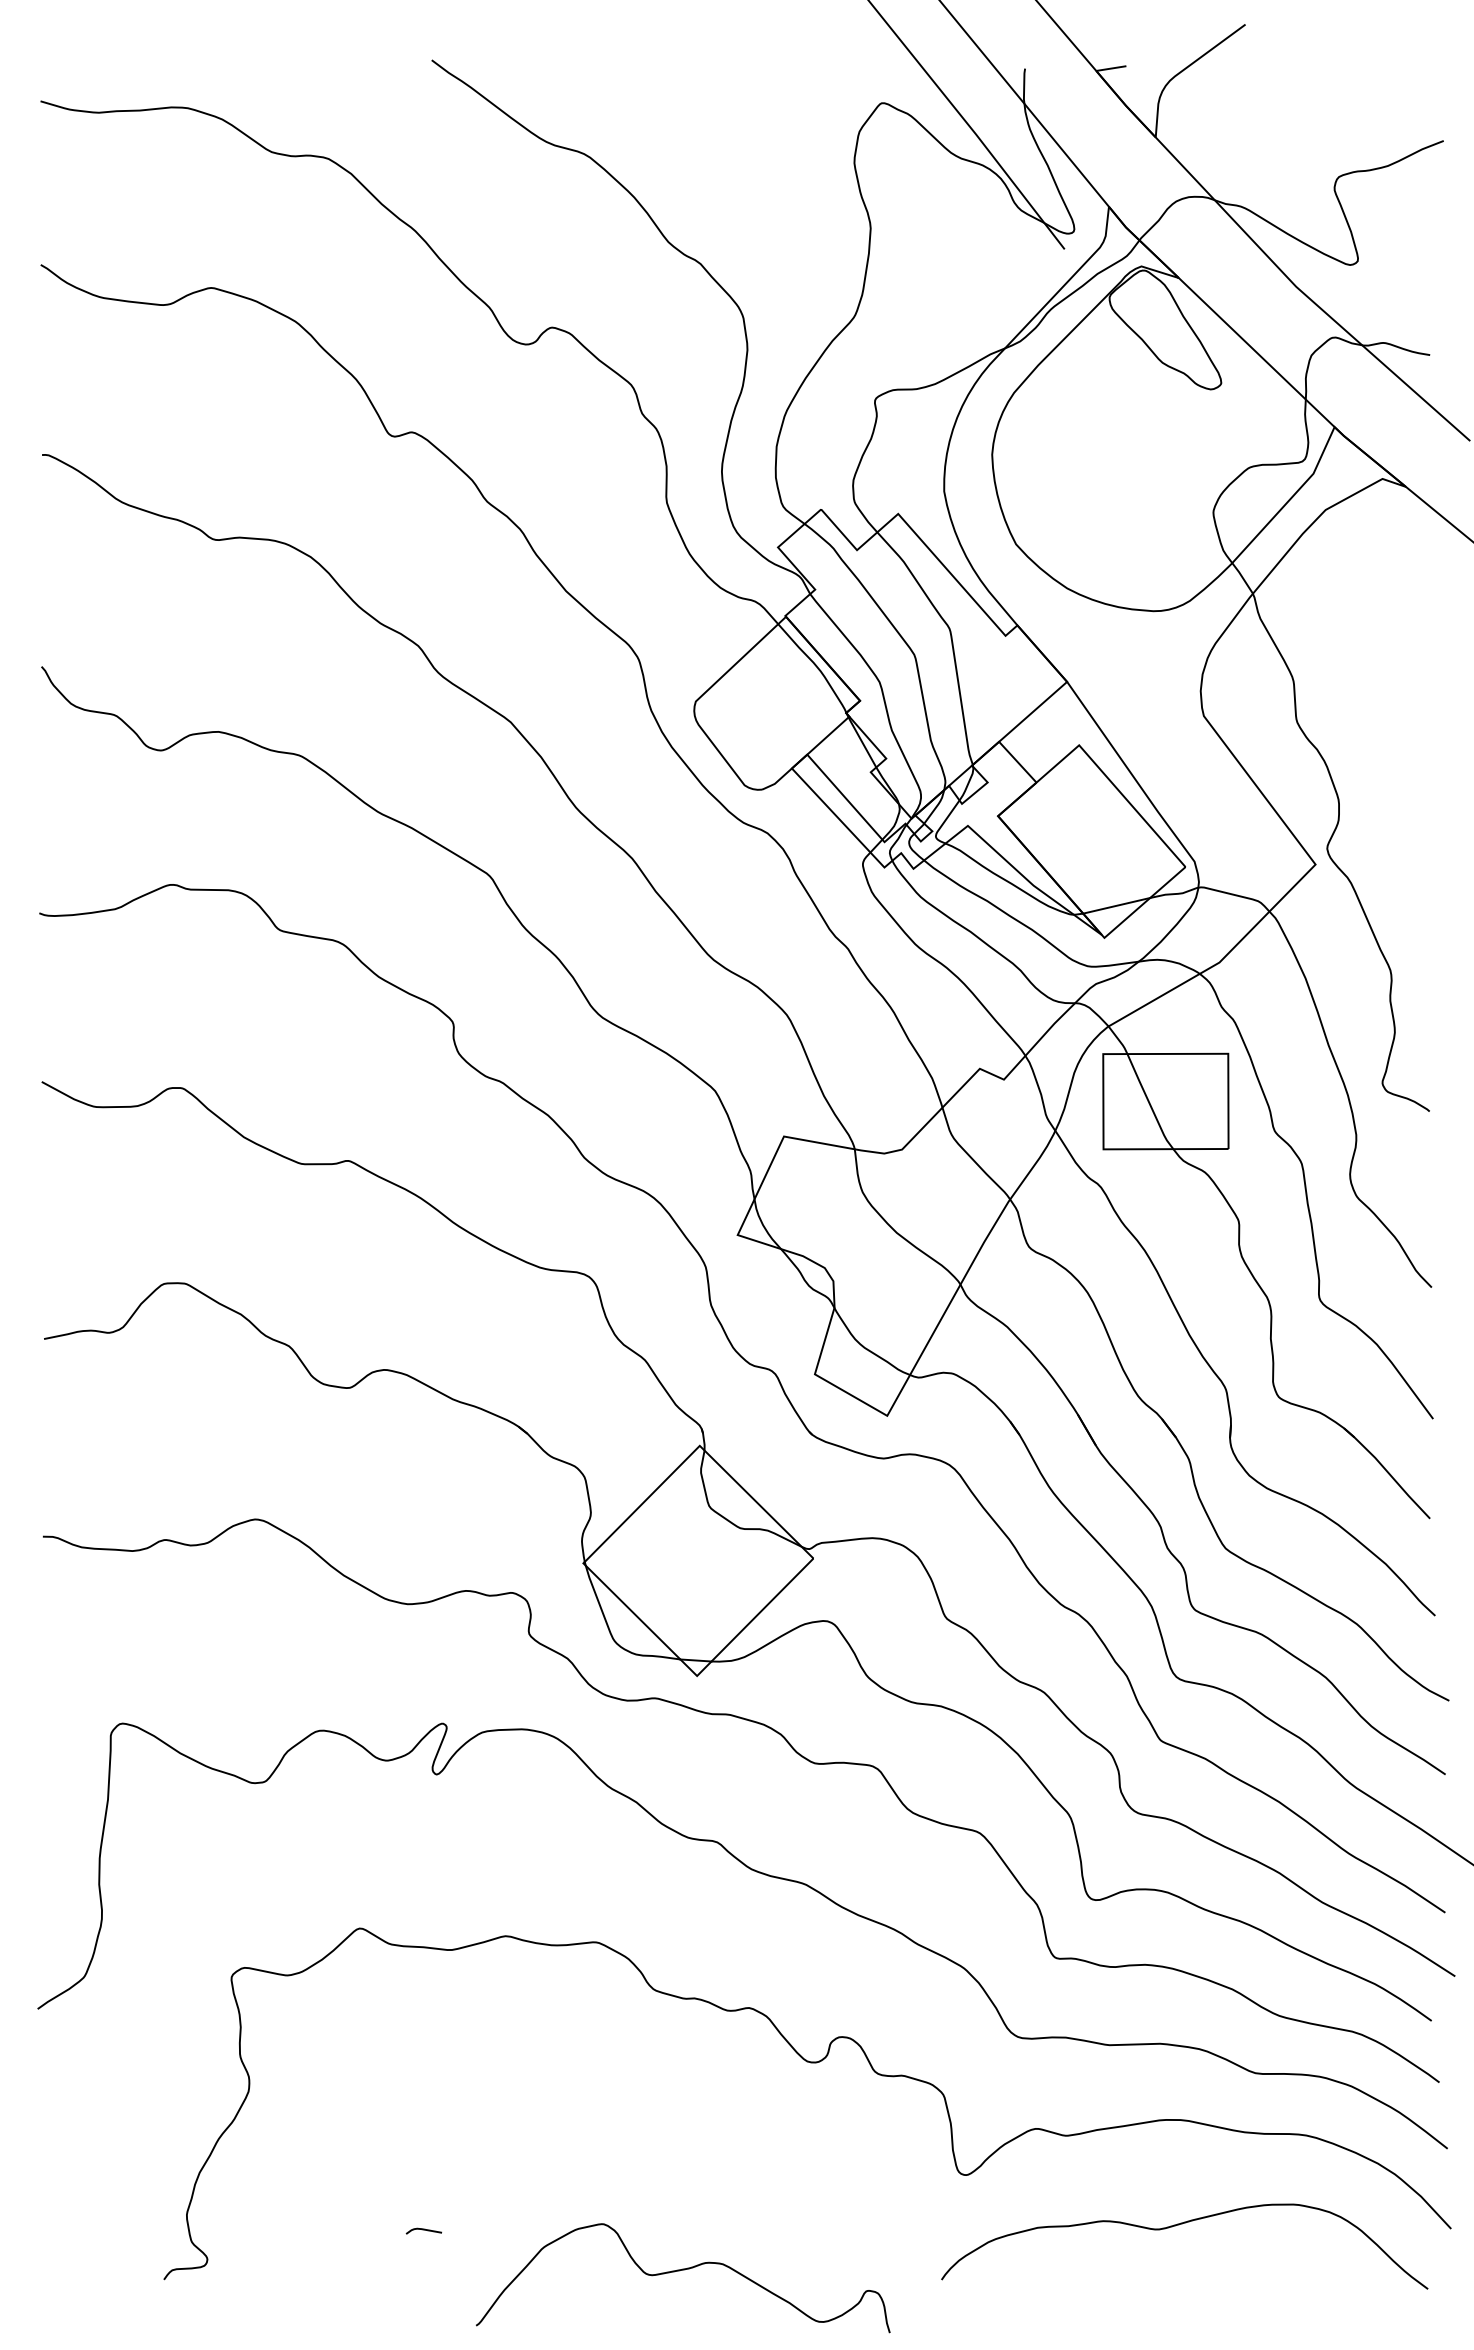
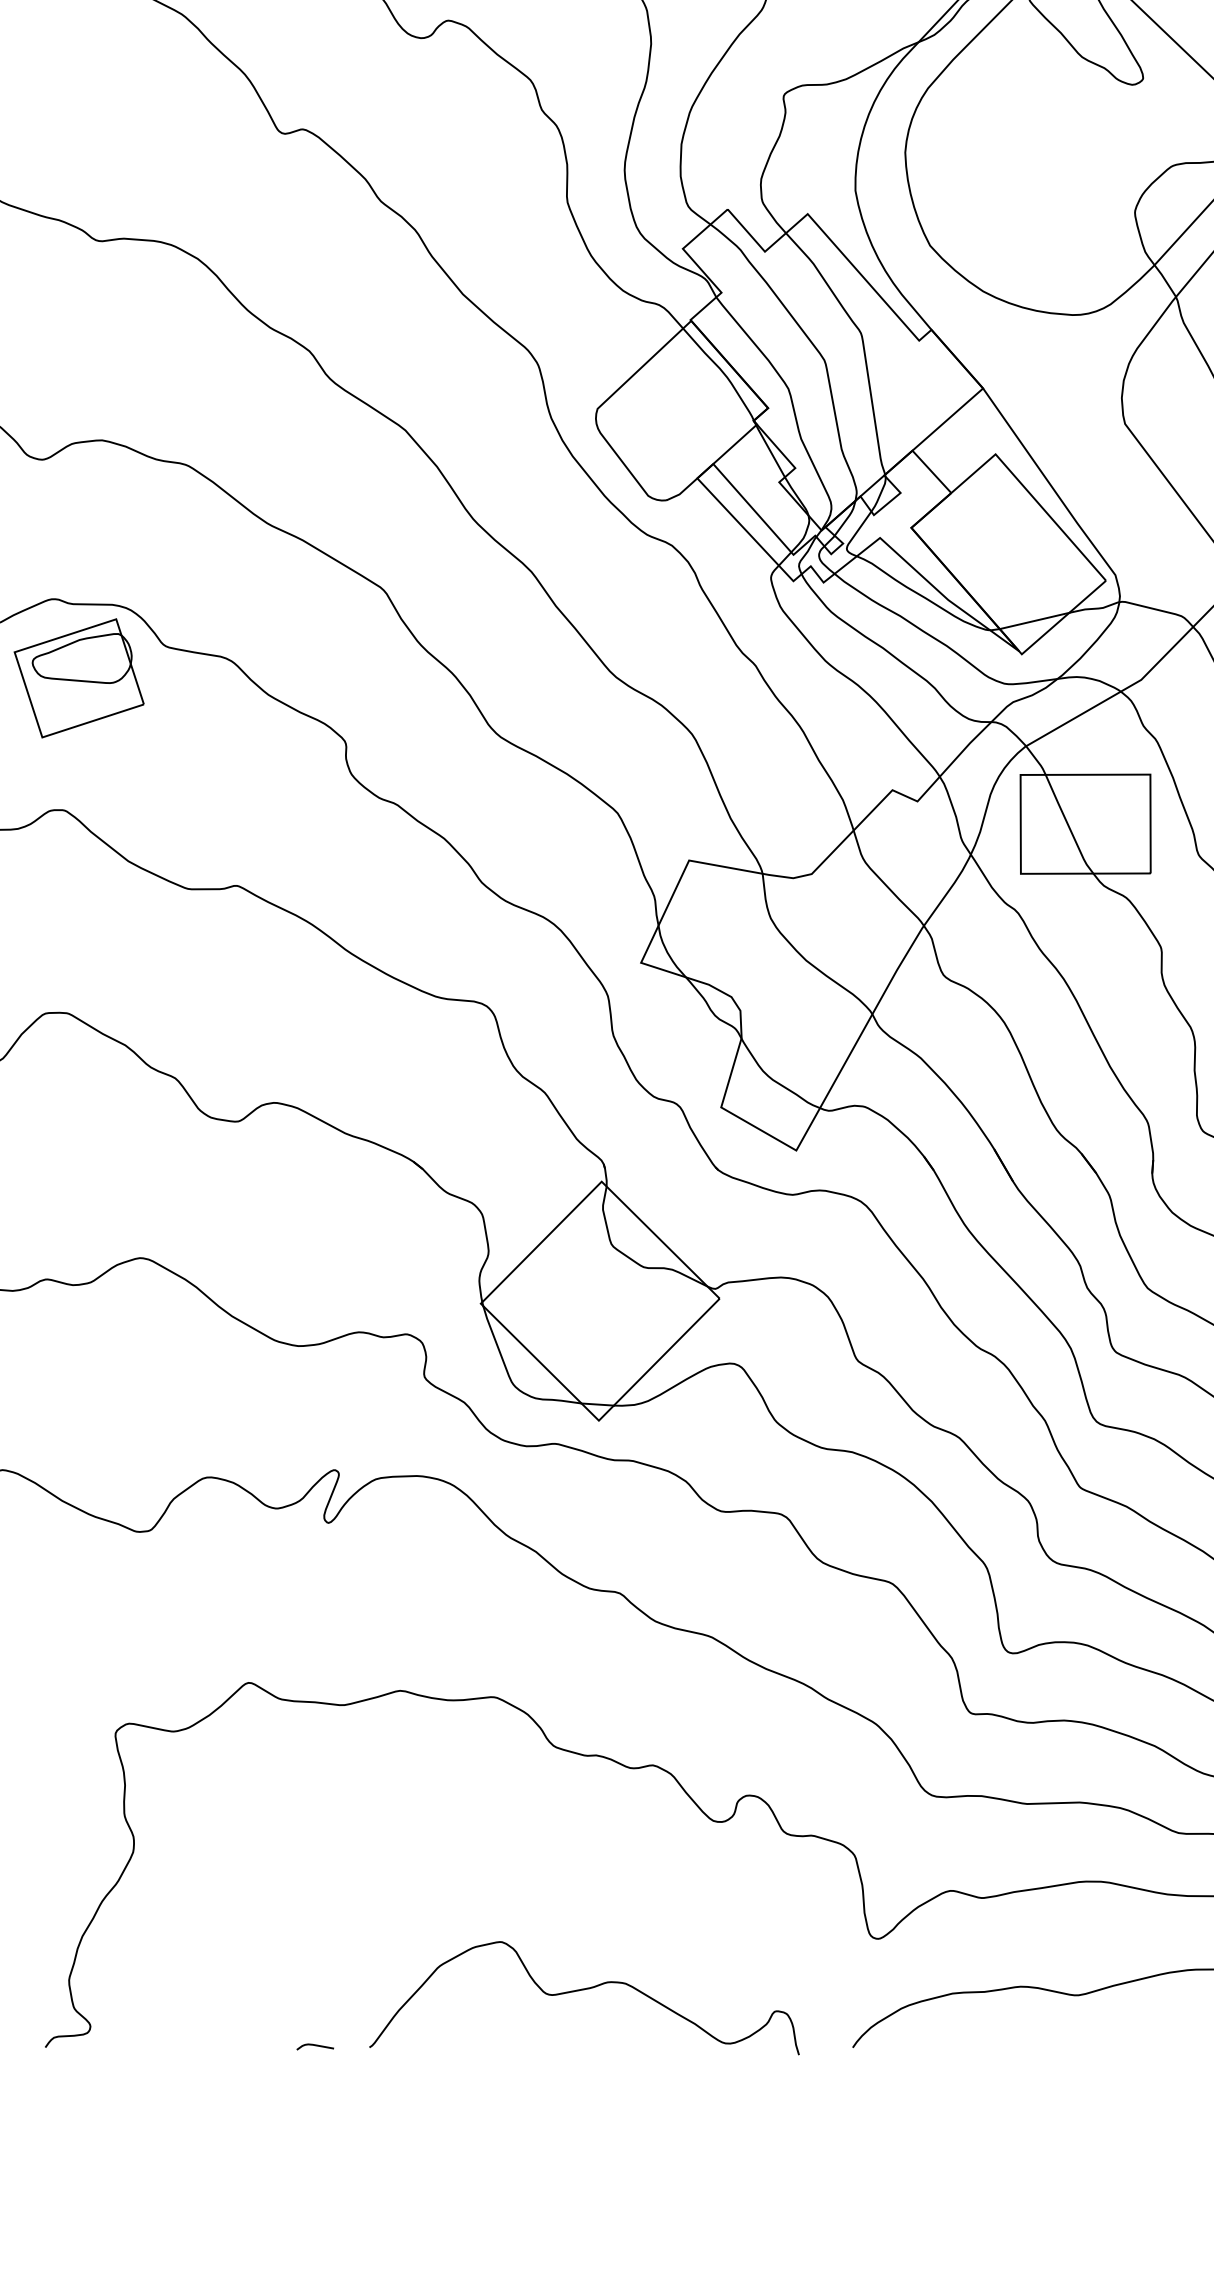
part: (196, 960) -> (79, 677), added
curve: (423, 2230) -> (314, 2046), moved
curve: (683, 2270) -> (584, 1990), moved

